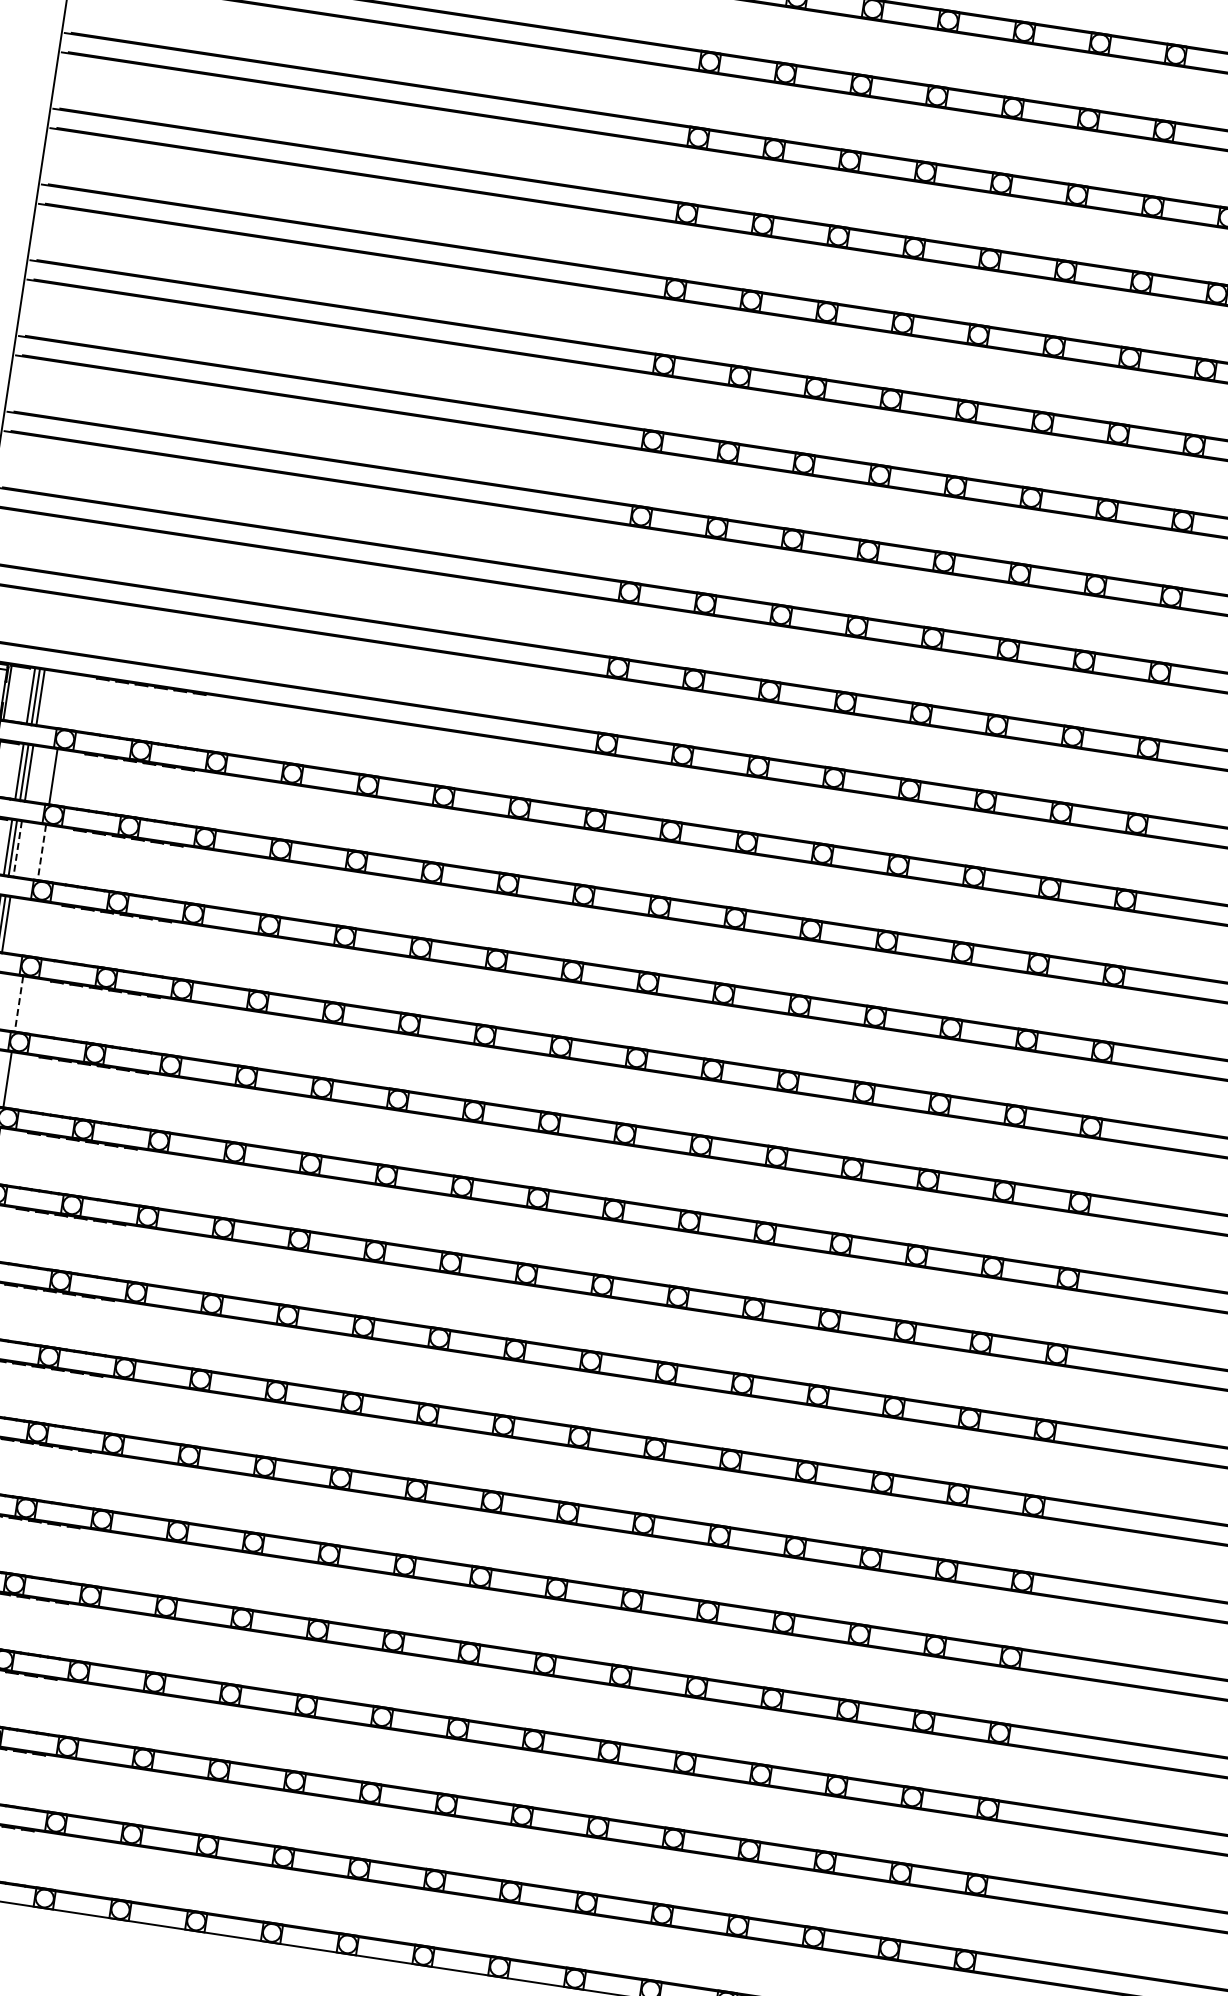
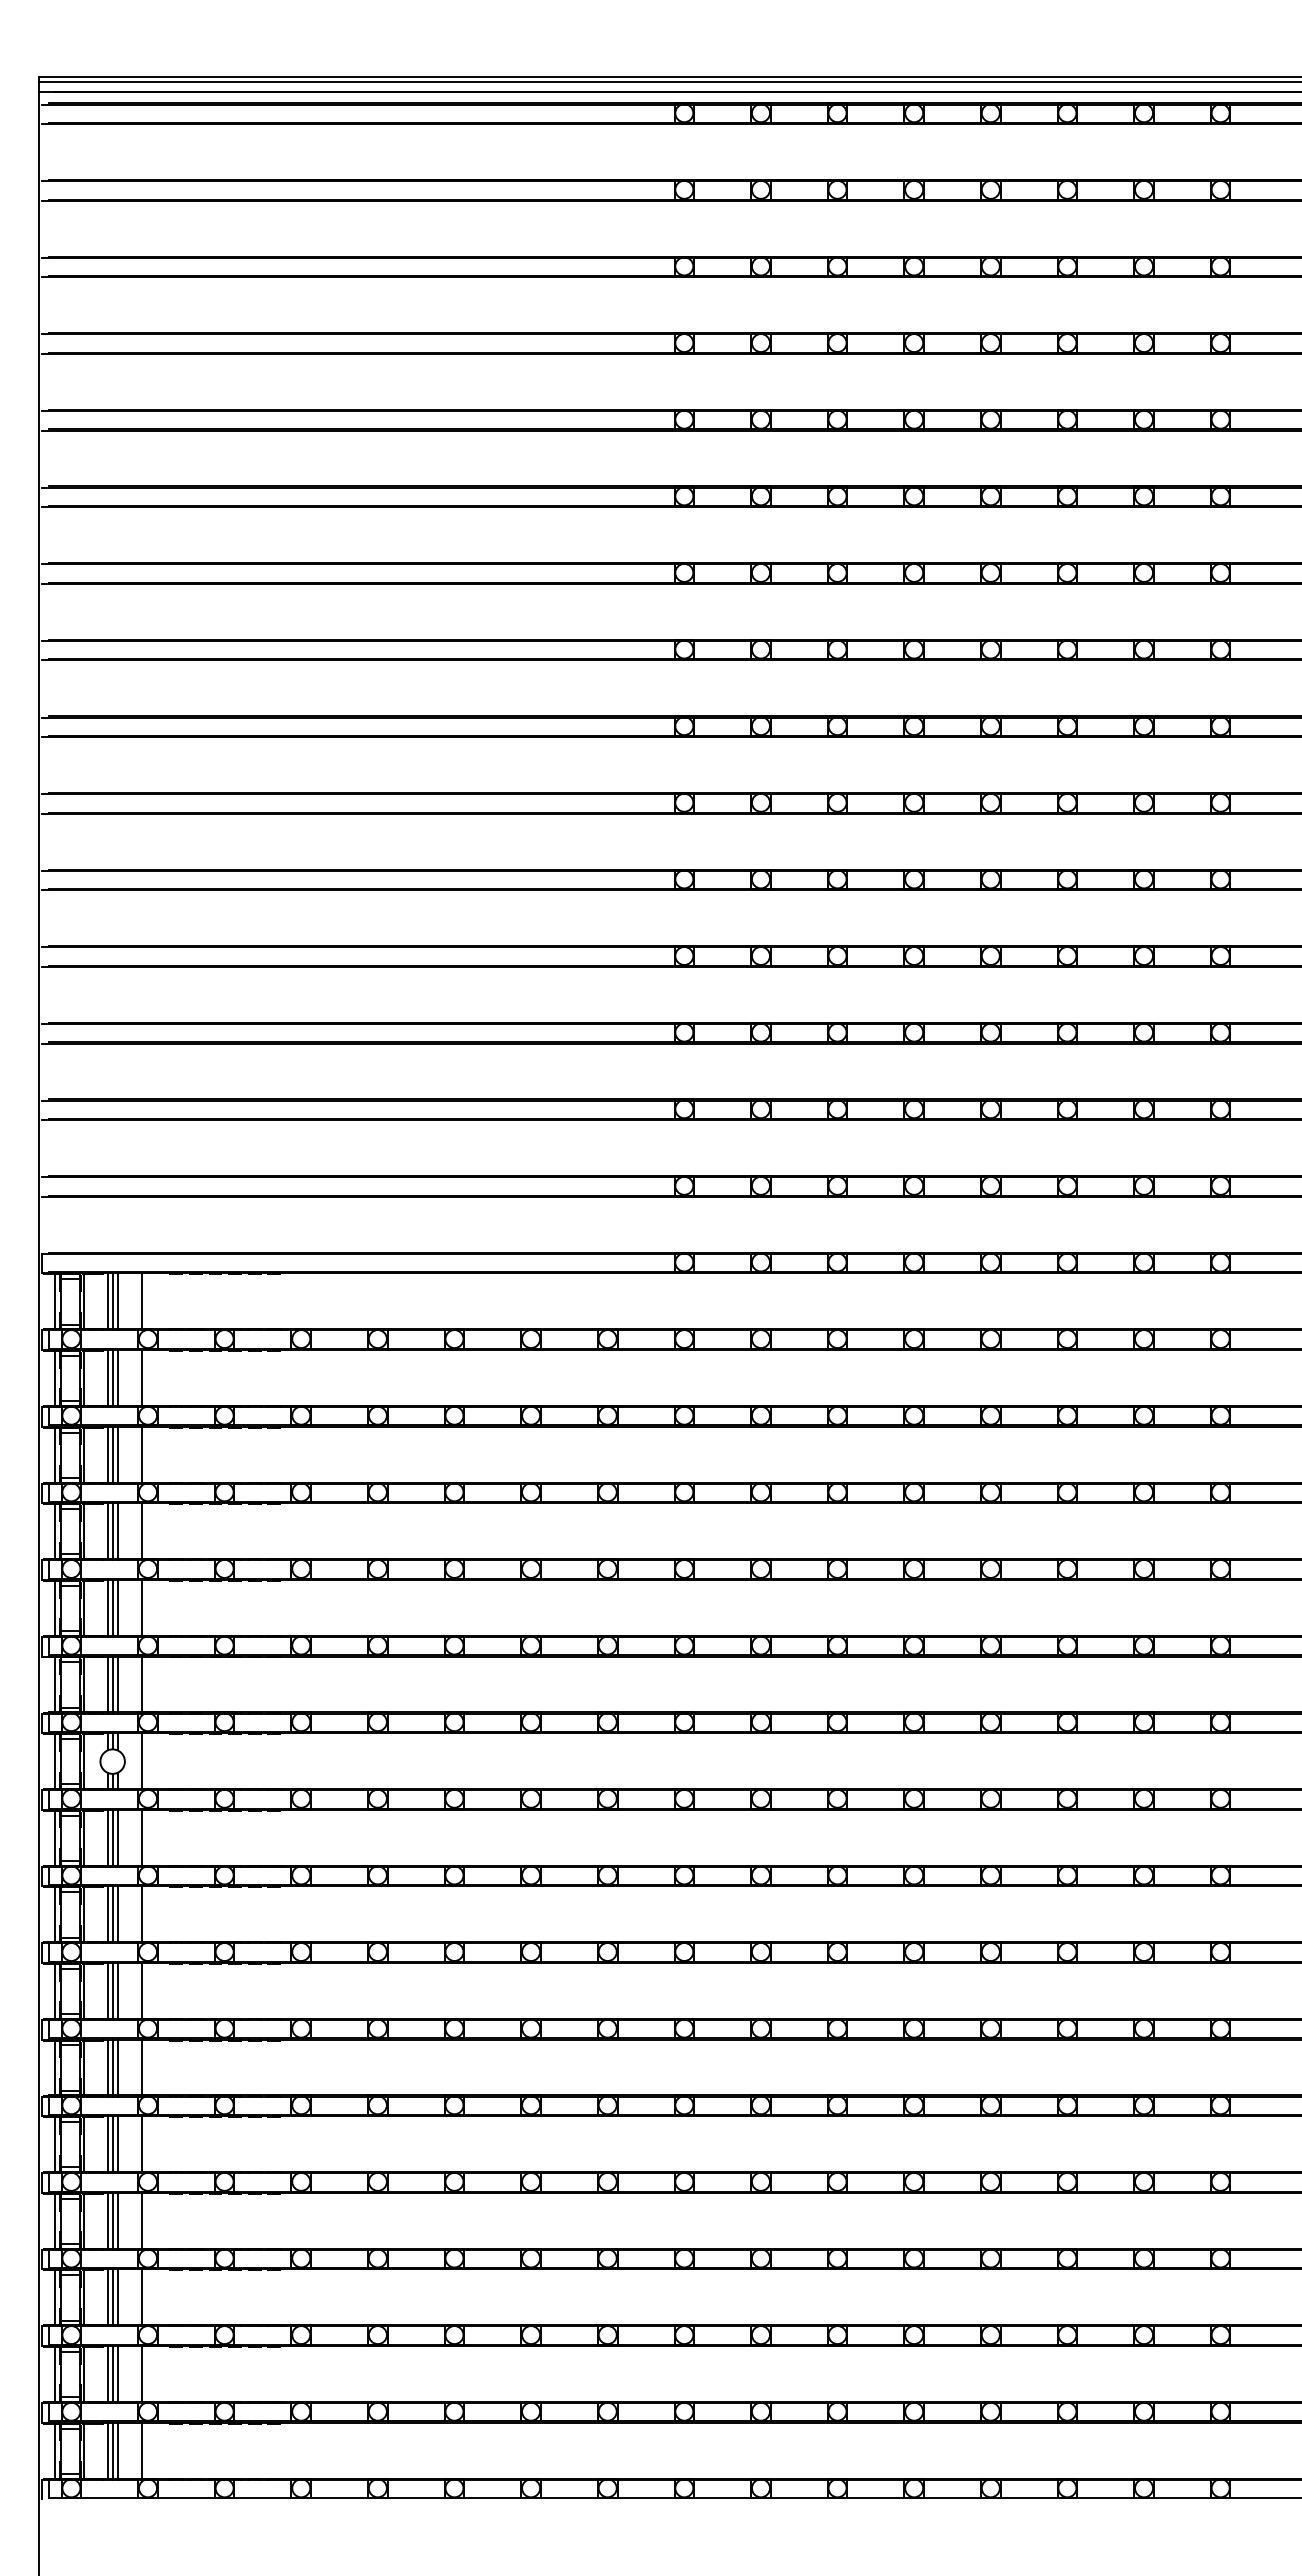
line: (65, 701) -> (142, 1301), added
line: (17, 849) -> (117, 1455), dashed -> solid
line: (42, 853) -> (142, 1455), dashed -> solid
line: (30, 928) -> (142, 1531), added
line: (19, 1004) -> (142, 1608), dashed -> solid

